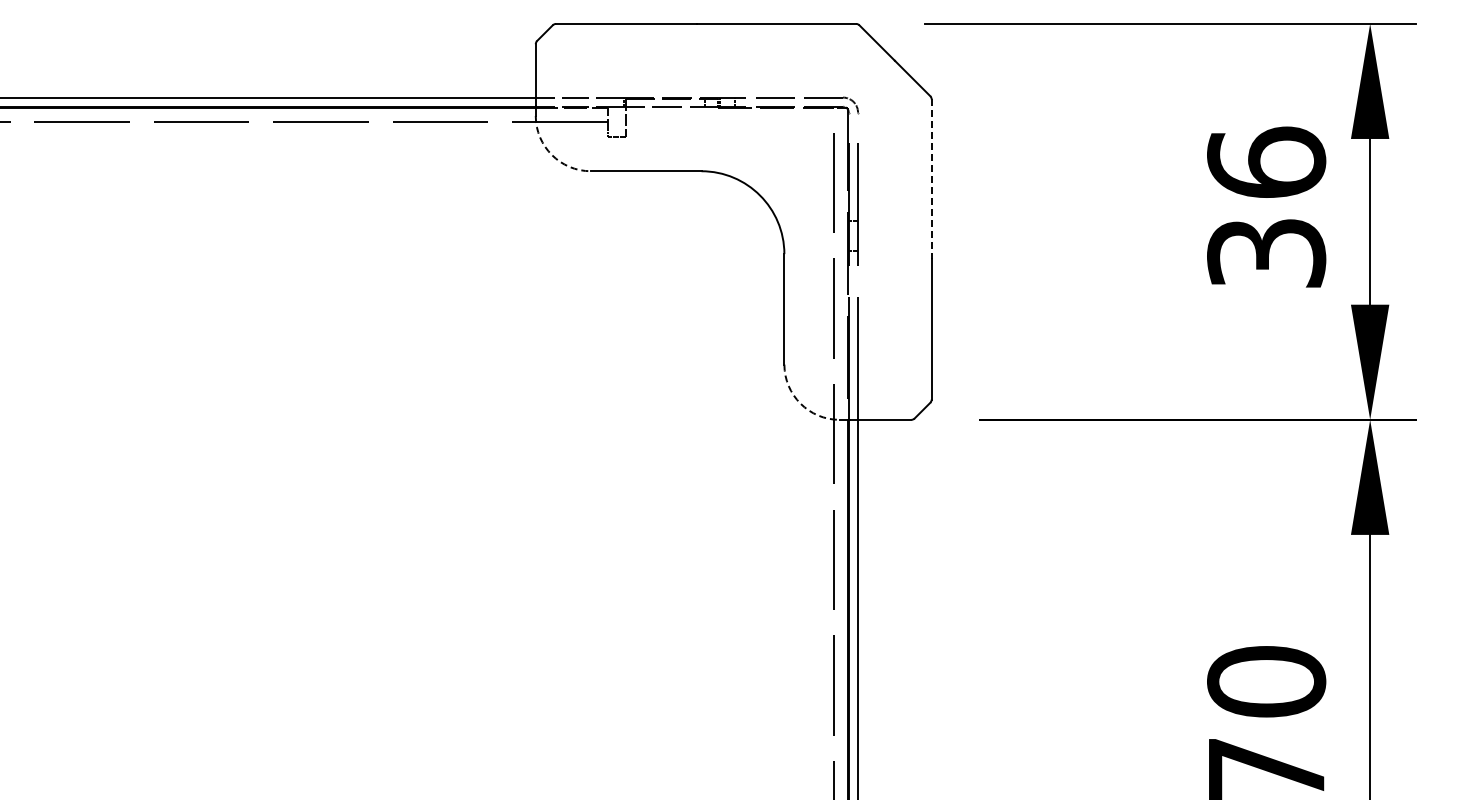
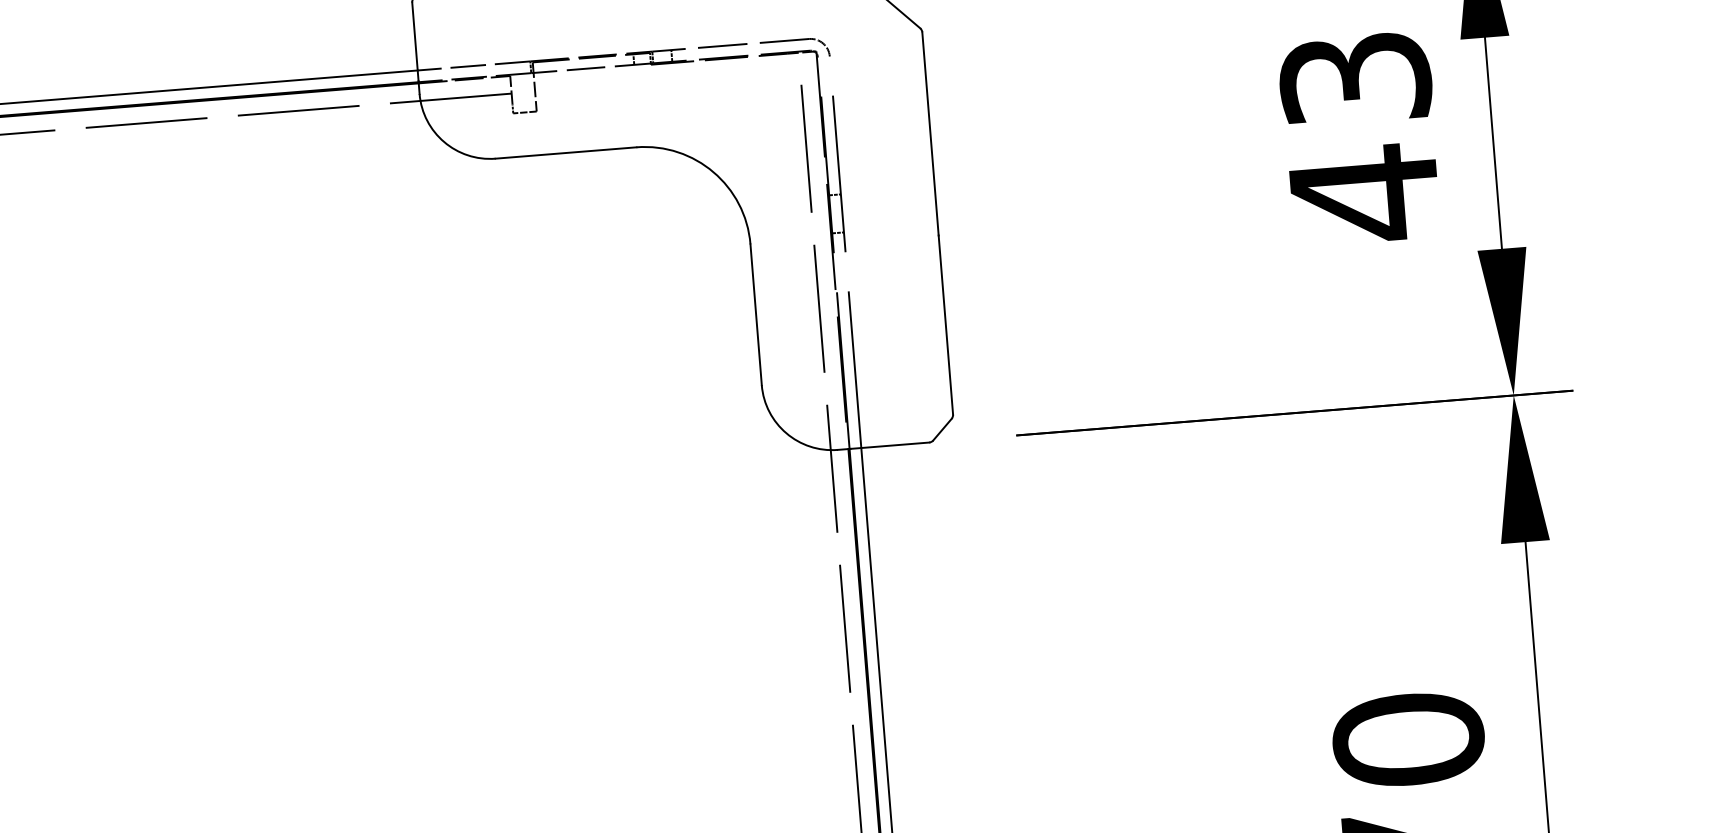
arc: (551, 155) -> (443, 142), dashed -> solid
line: (931, 179) -> (930, 134), dashed -> solid
text: (1266, 208) -> (1360, 136), 36 -> 43
arc: (800, 403) -> (786, 433), dashed -> solid

